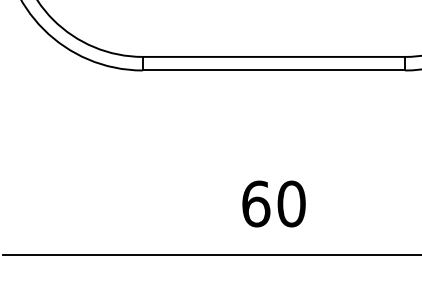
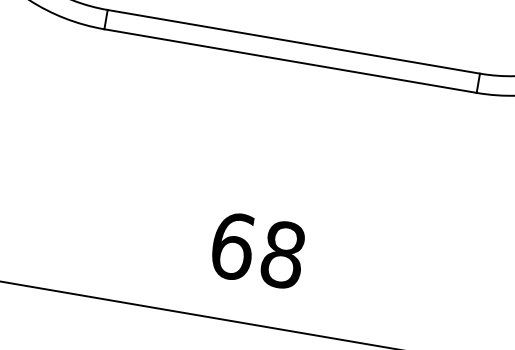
text: (291, 203) -> (283, 254), 60 -> 68

